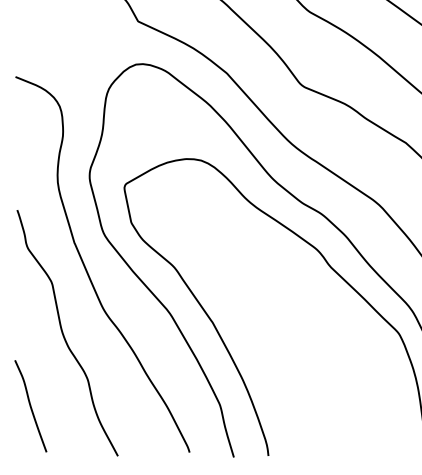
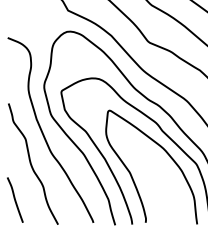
curve: (335, 309) -> (165, 152), added

